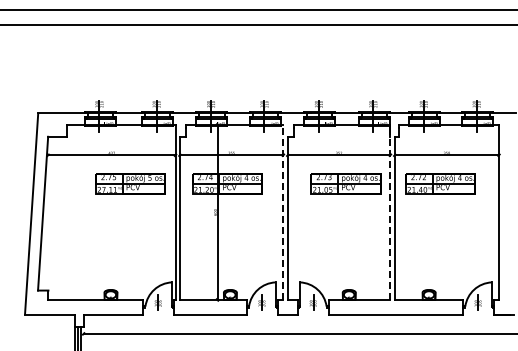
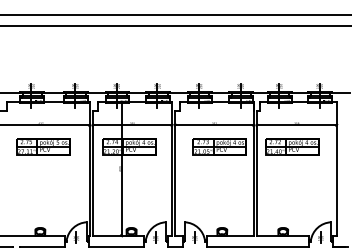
part: (130, 183) -> (43, 146), moved
line: (283, 212) -> (172, 168), dashed -> solid
line: (390, 212) -> (253, 168), dashed -> solid

